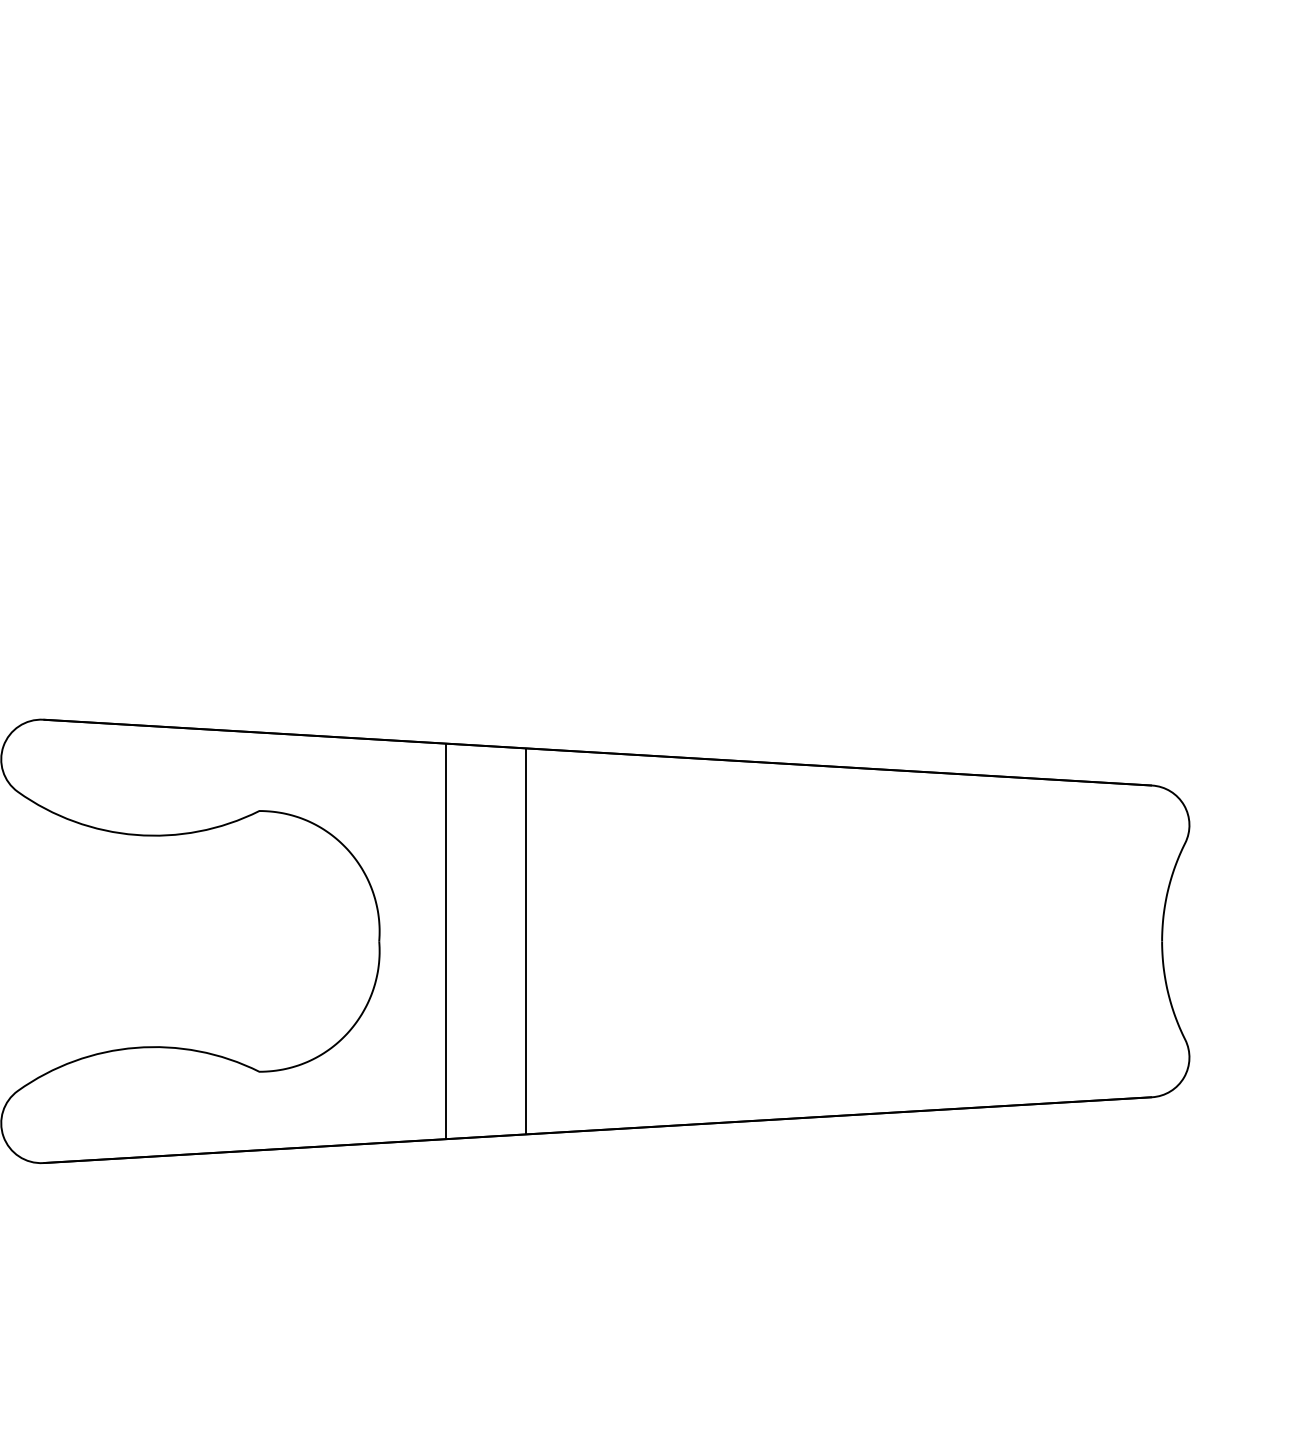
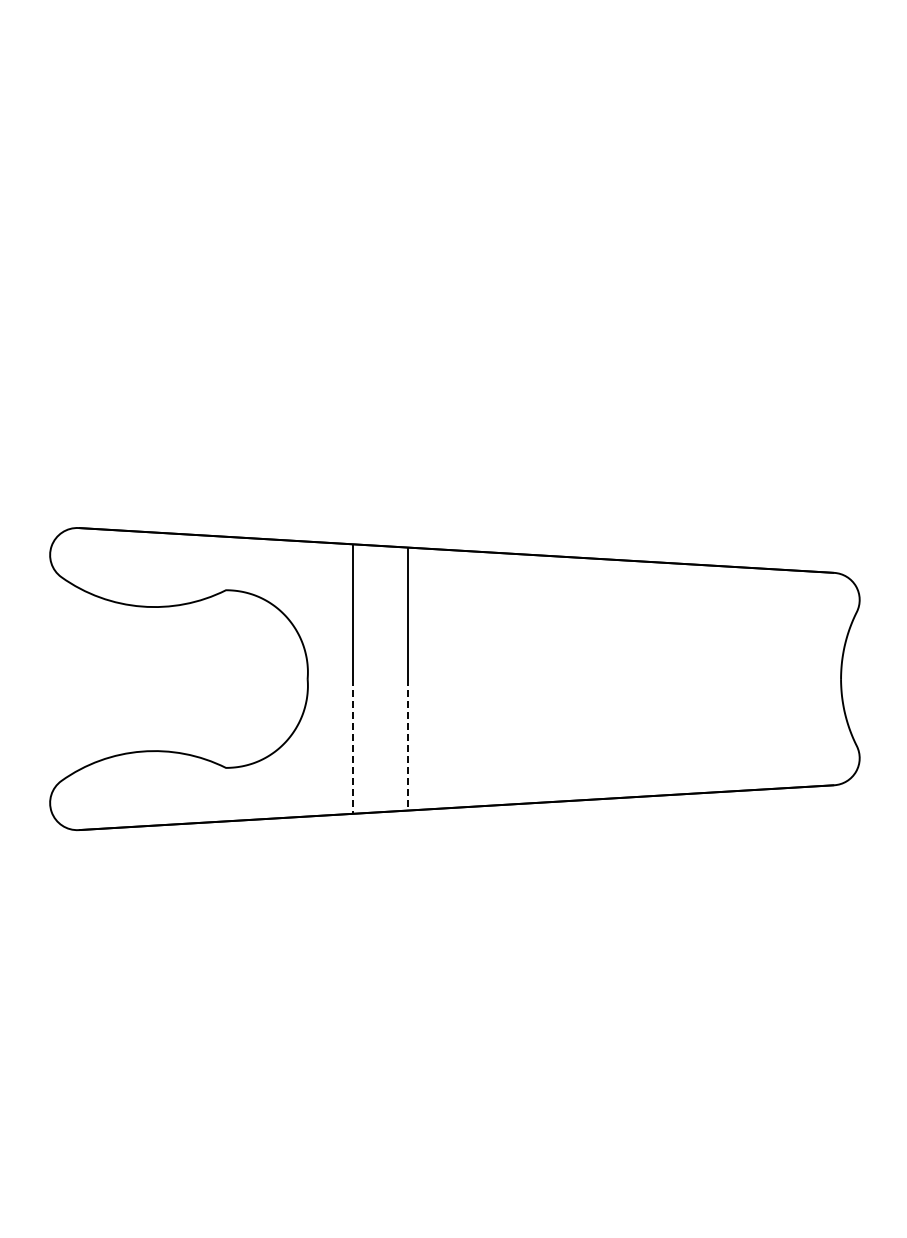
line: (525, 1037) -> (407, 744), solid -> dashed
line: (446, 1040) -> (353, 746), solid -> dashed

